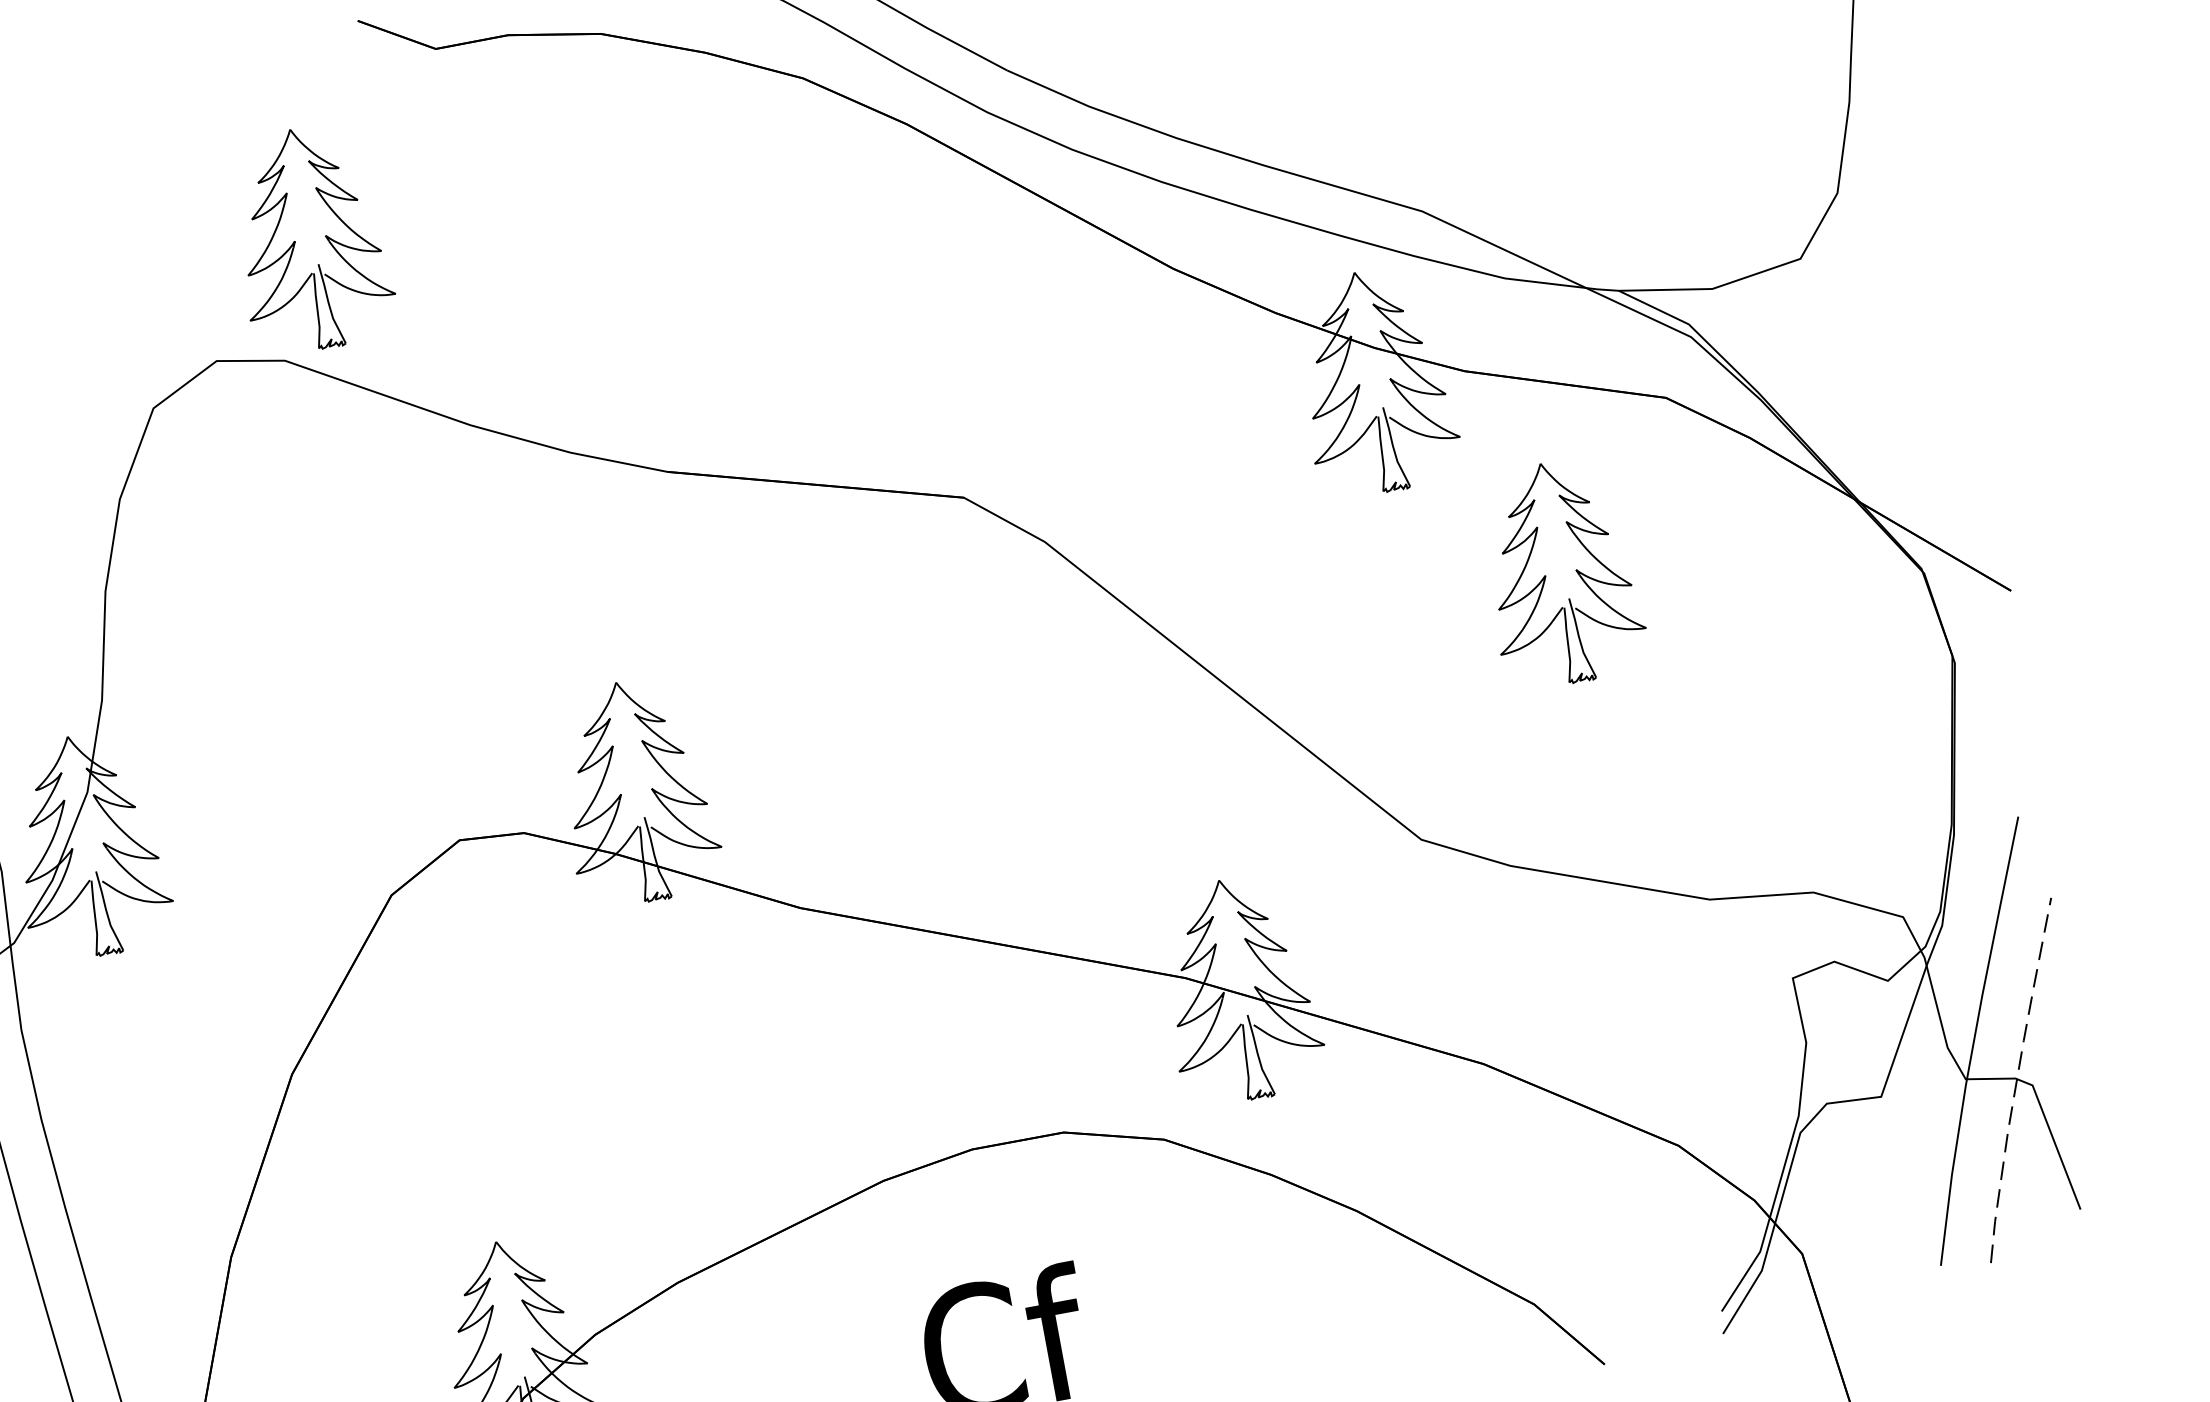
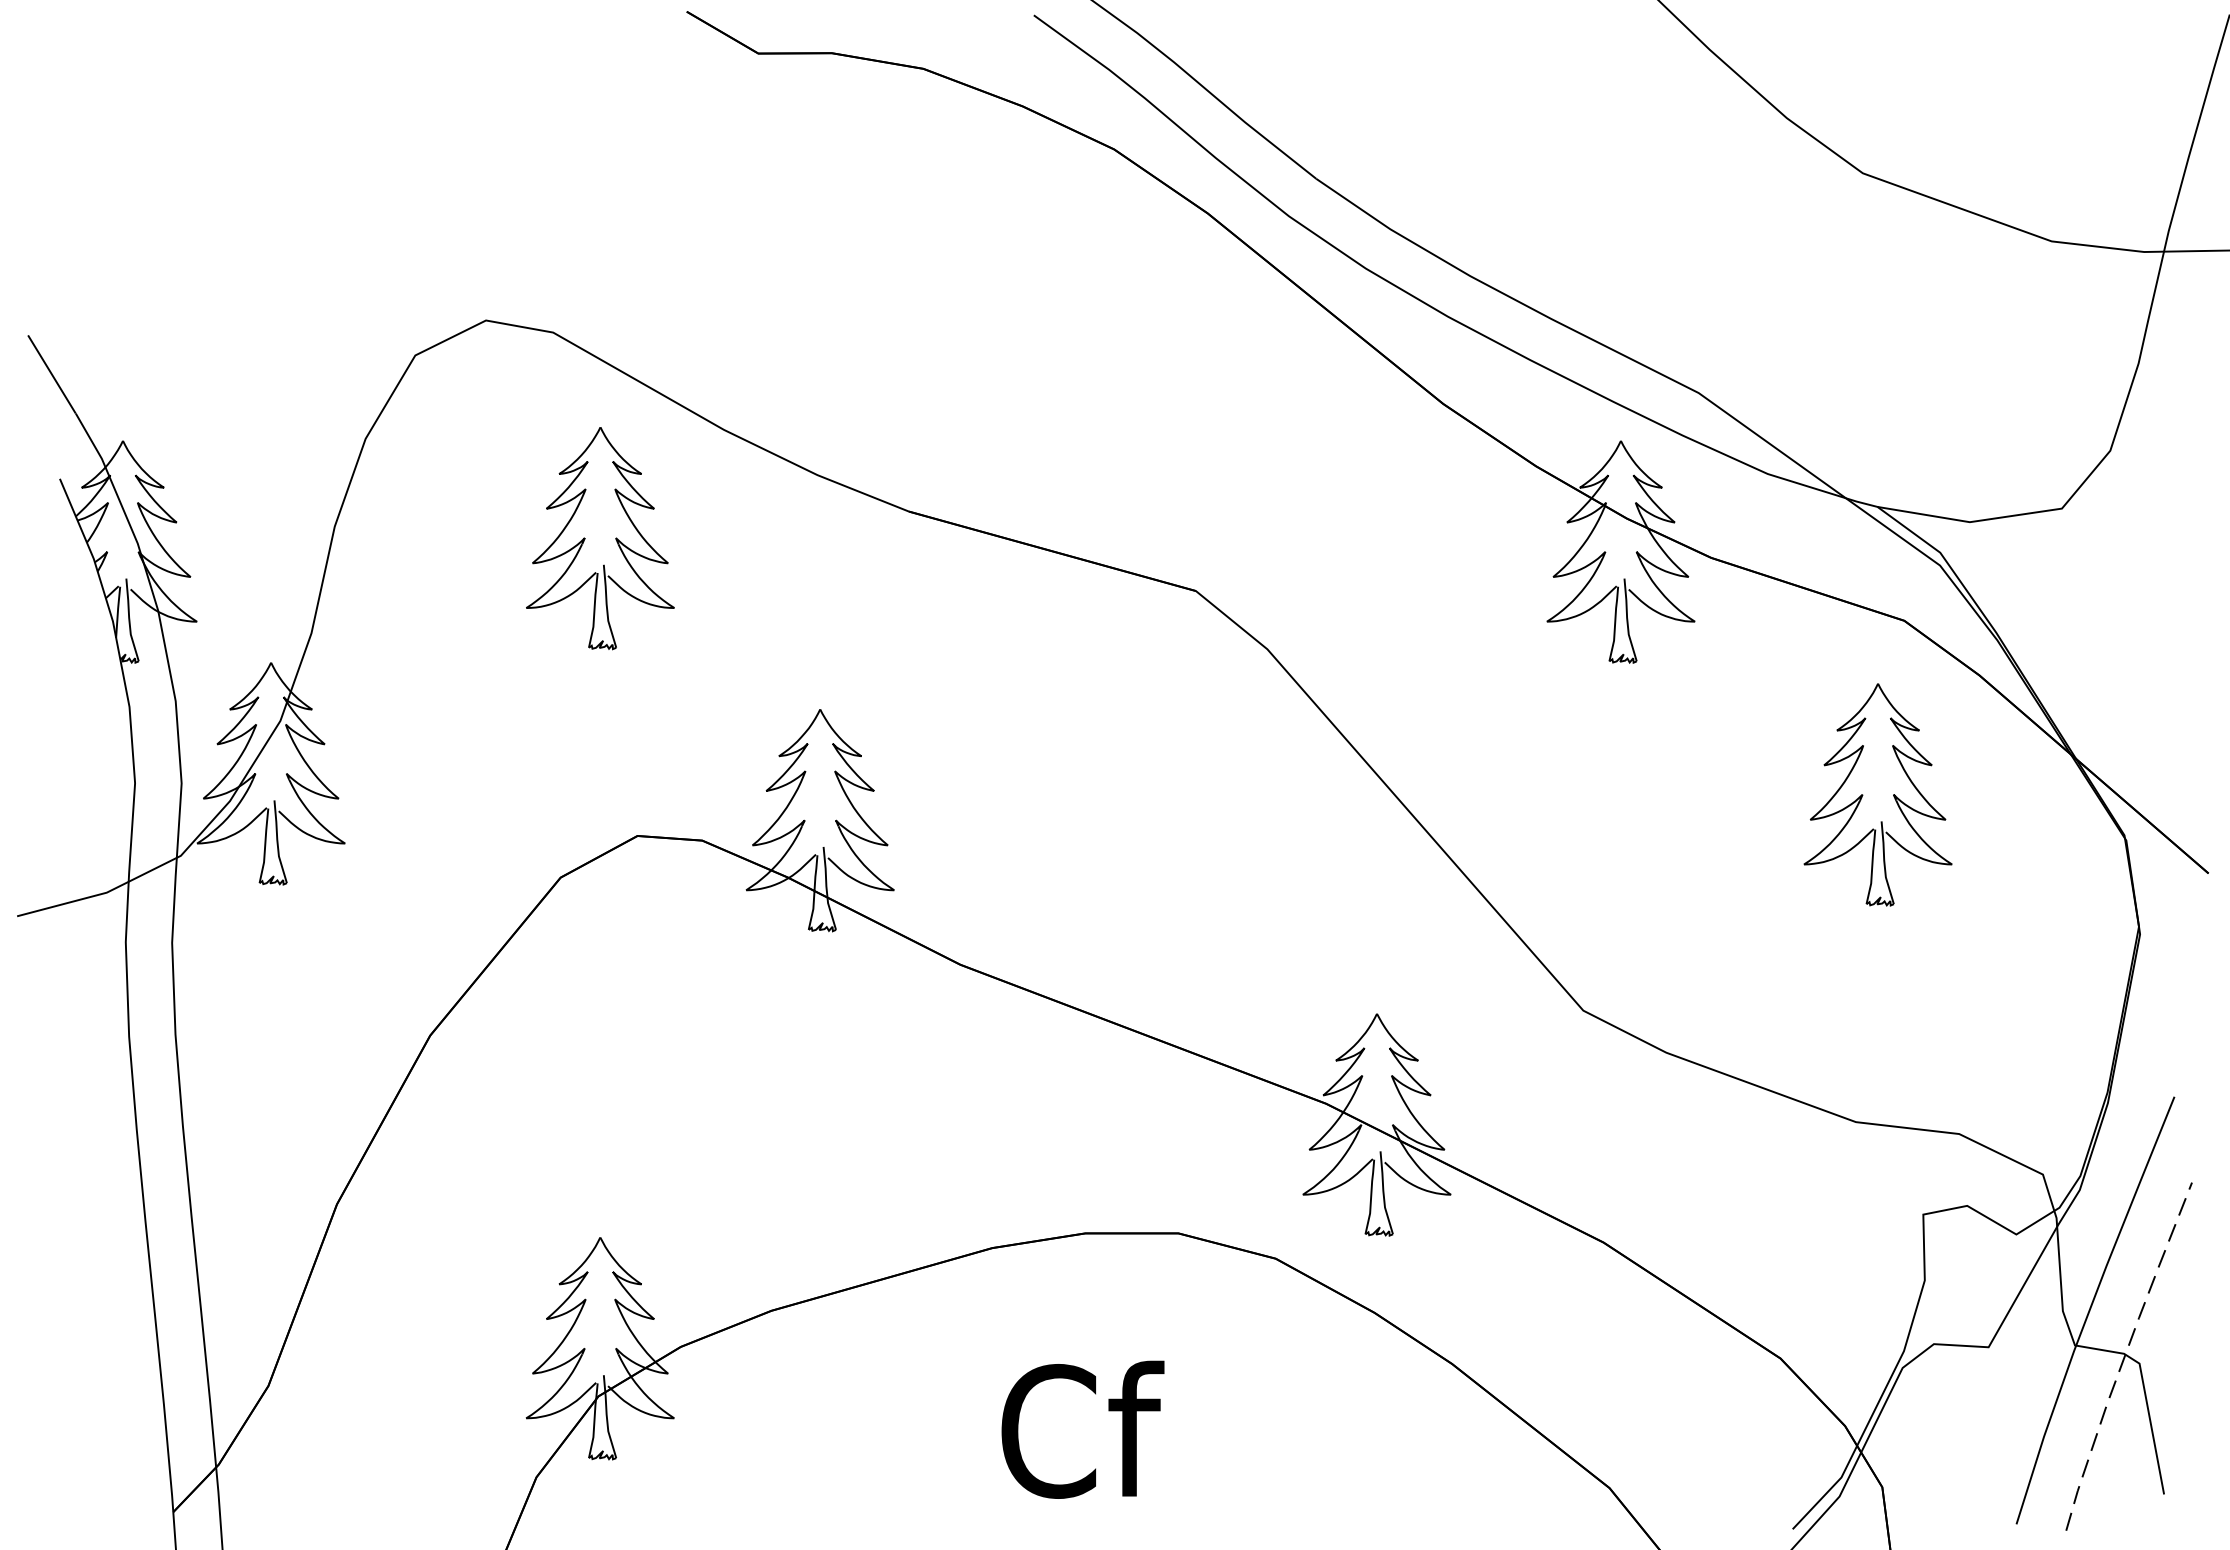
part: (295, 241) -> (585, 538), moved
part: (1546, 576) -> (1863, 795), moved

